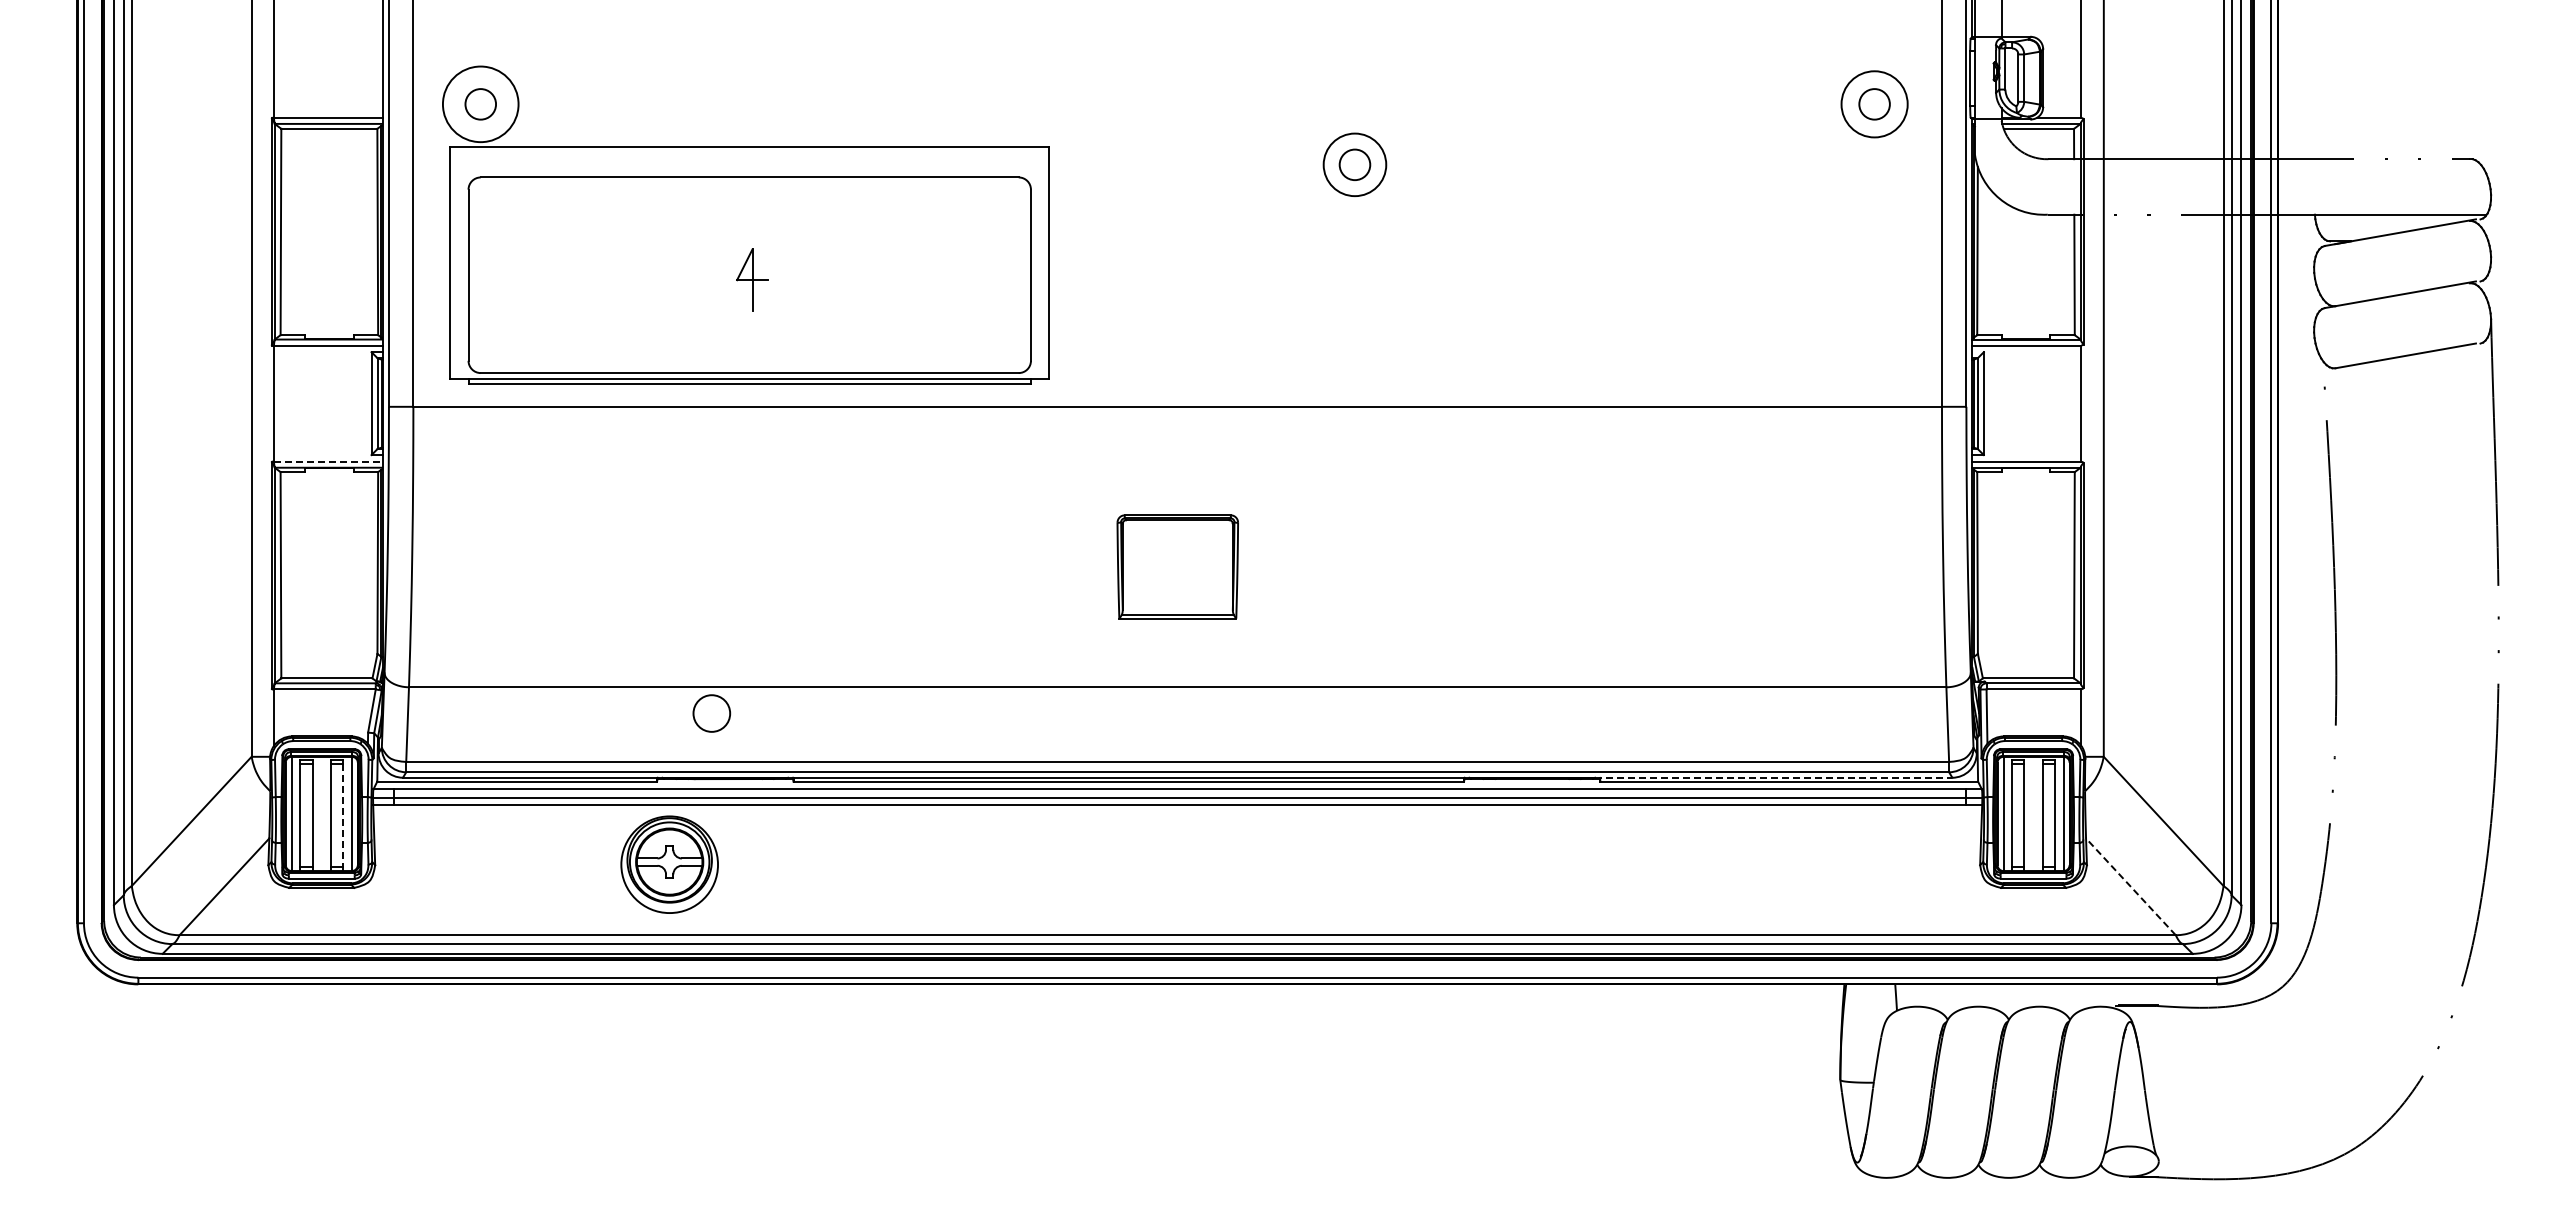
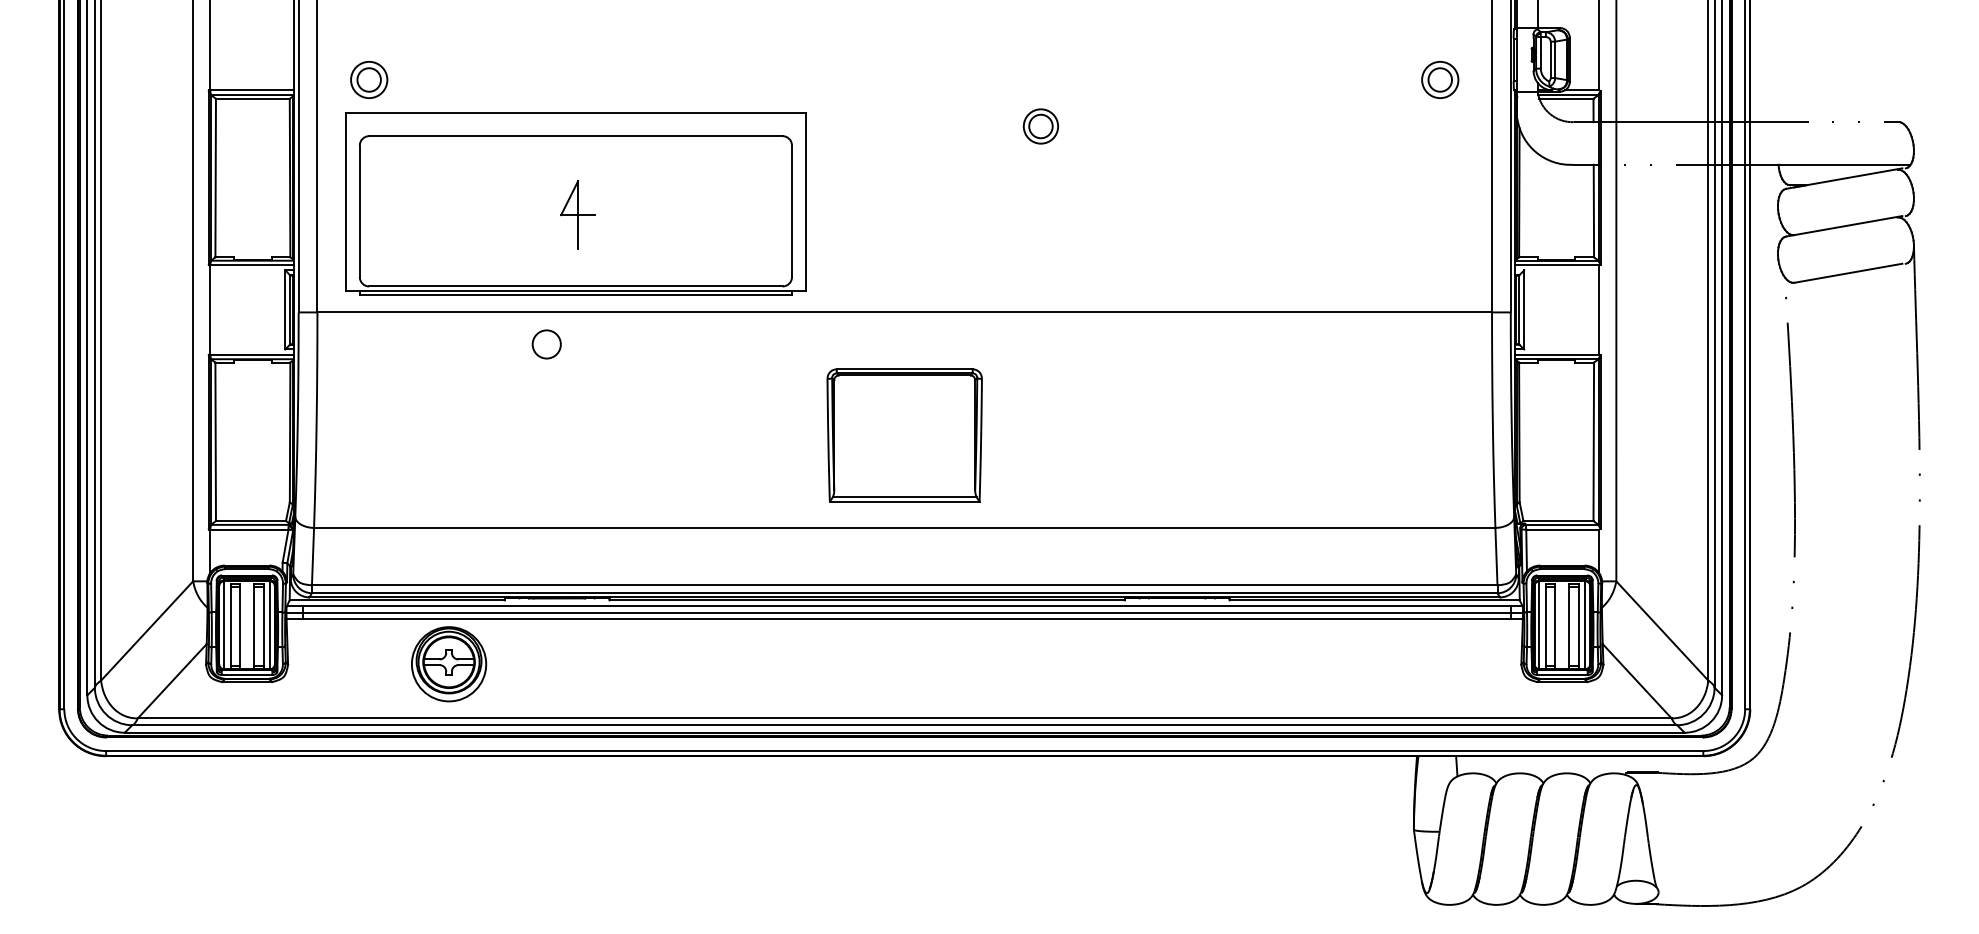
circle: (480, 103) -> (369, 79), size x0.62
circle: (1874, 103) -> (1440, 79), size x0.71
circle: (1354, 164) -> (1040, 126), size x0.71
part: (752, 279) -> (578, 214), size x1.43
line: (328, 461) -> (252, 354), dashed -> solid
part: (1177, 566) -> (904, 435), size x1.67
circle: (711, 713) -> (546, 344), moved
line: (1773, 777) -> (1362, 597), dashed -> solid
line: (343, 815) -> (263, 626), dashed -> solid
part: (669, 864) -> (448, 664), moved
line: (2130, 886) -> (1636, 680), dashed -> solid

